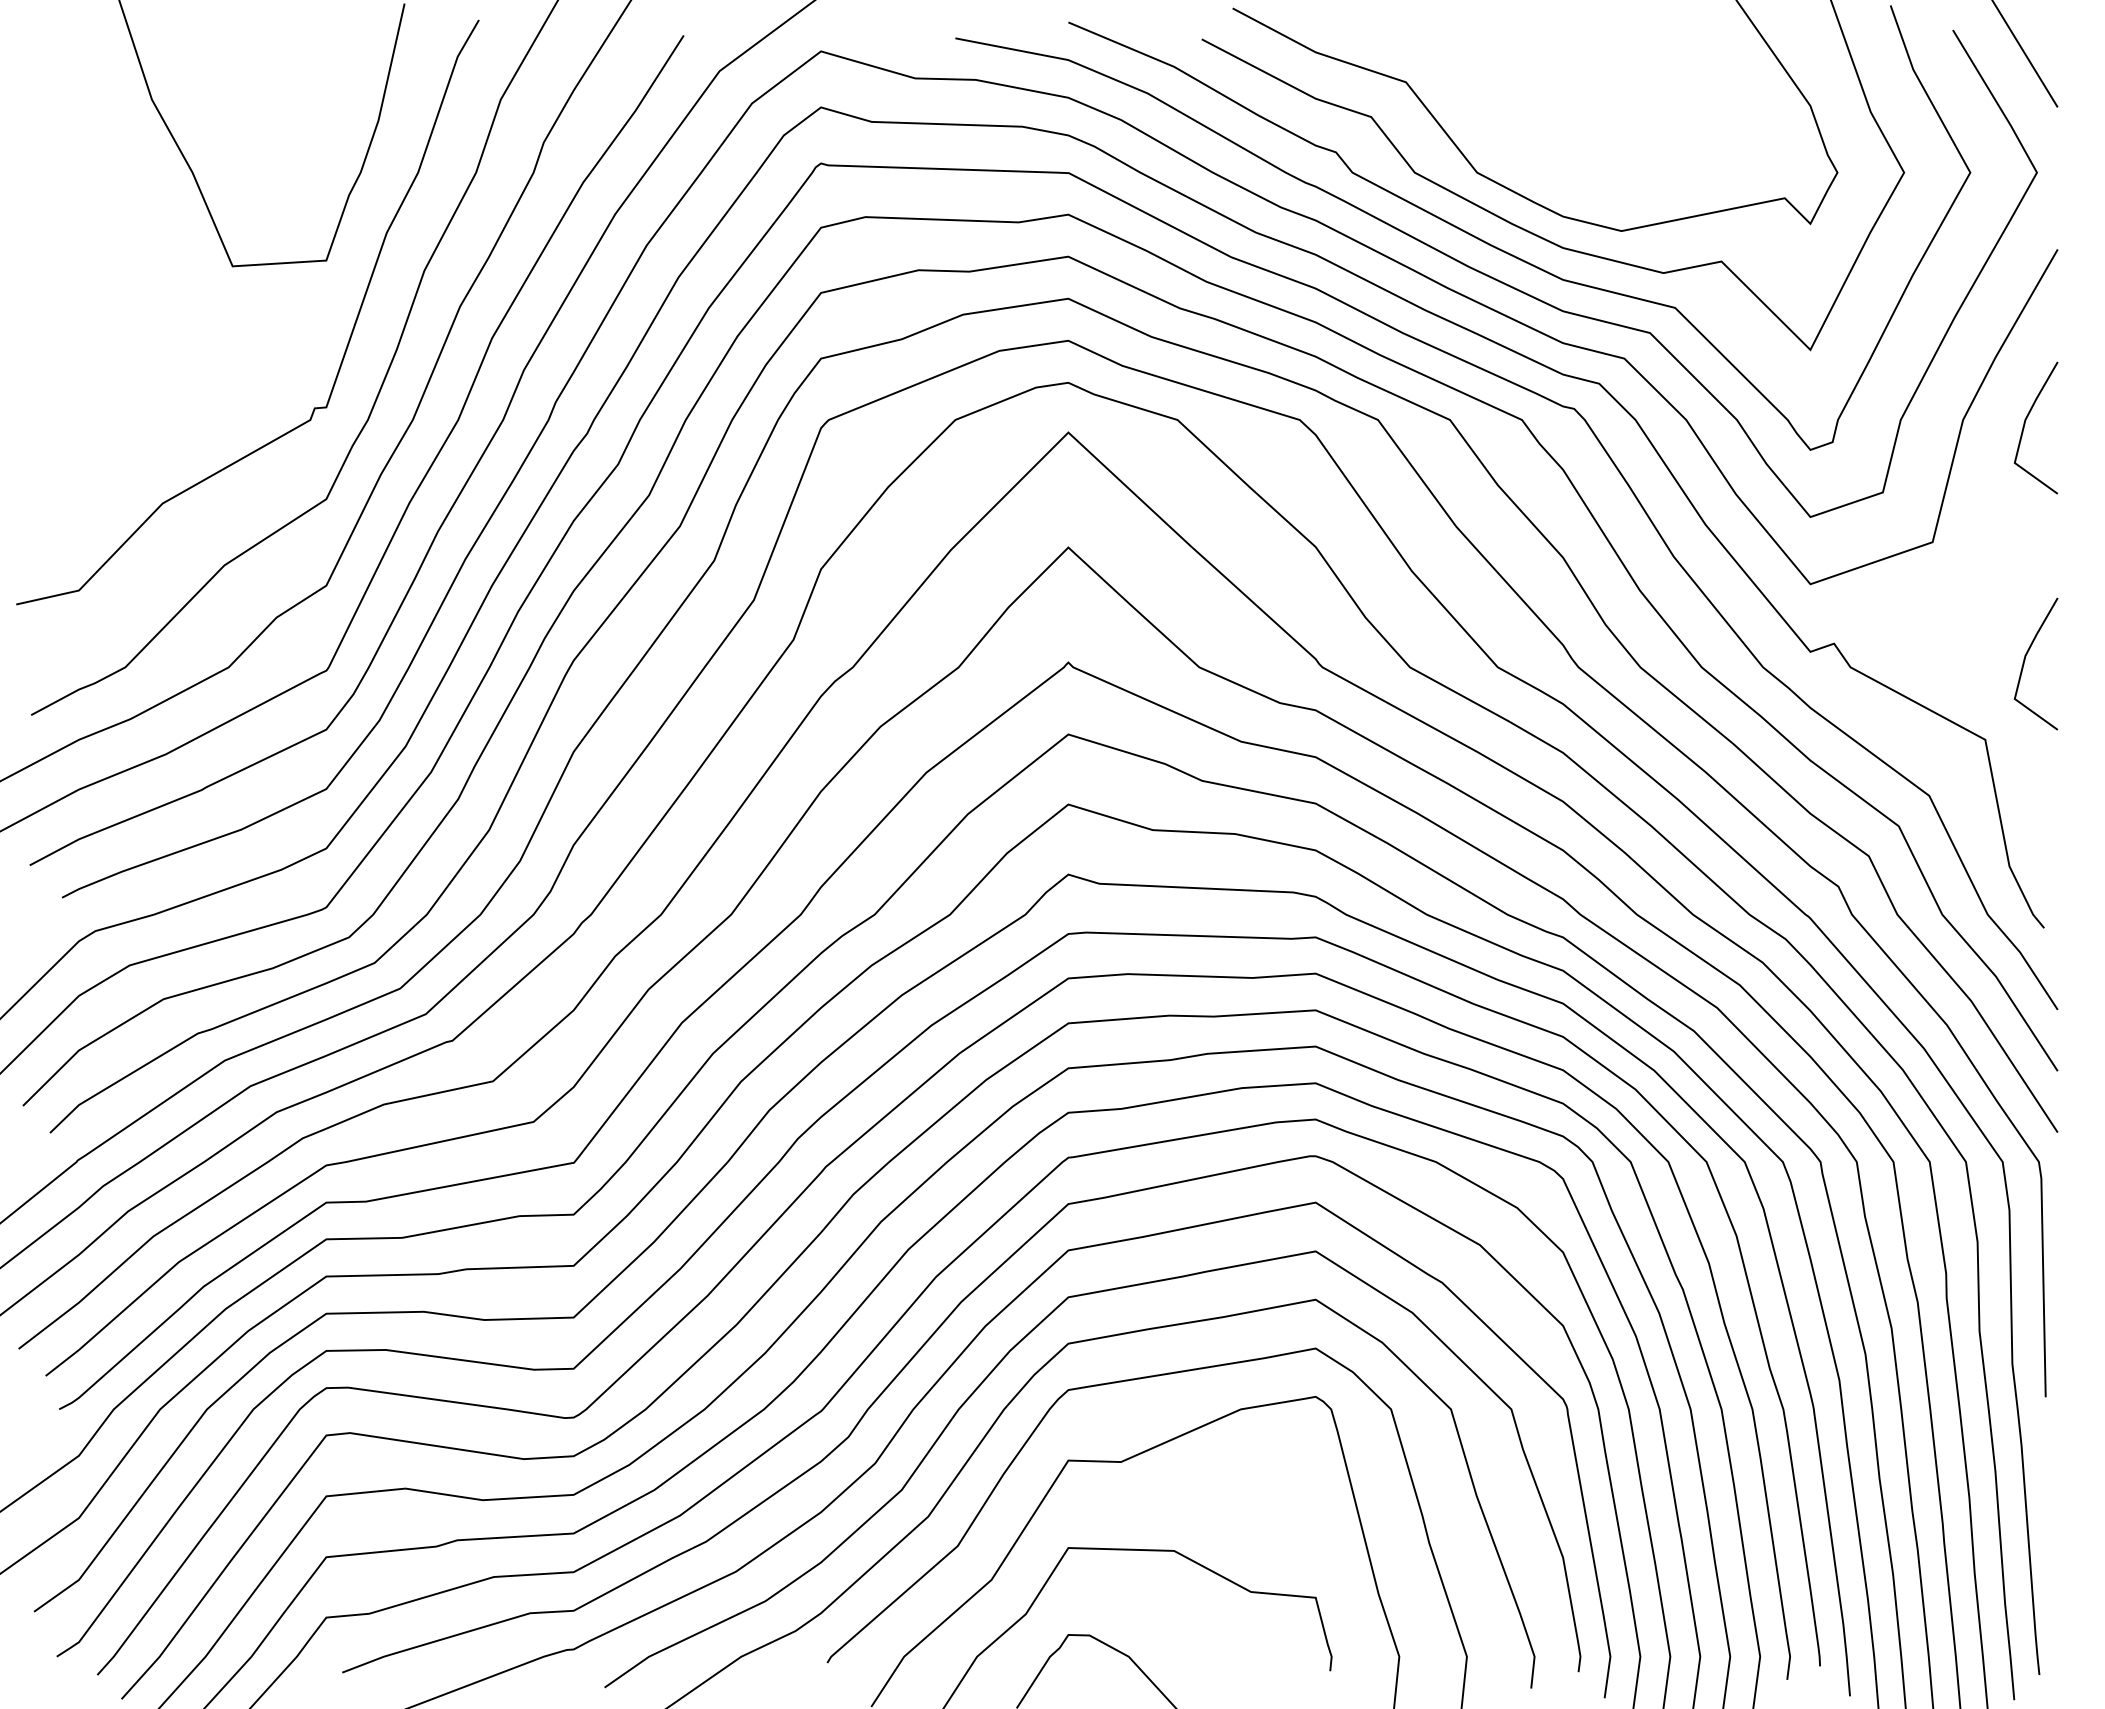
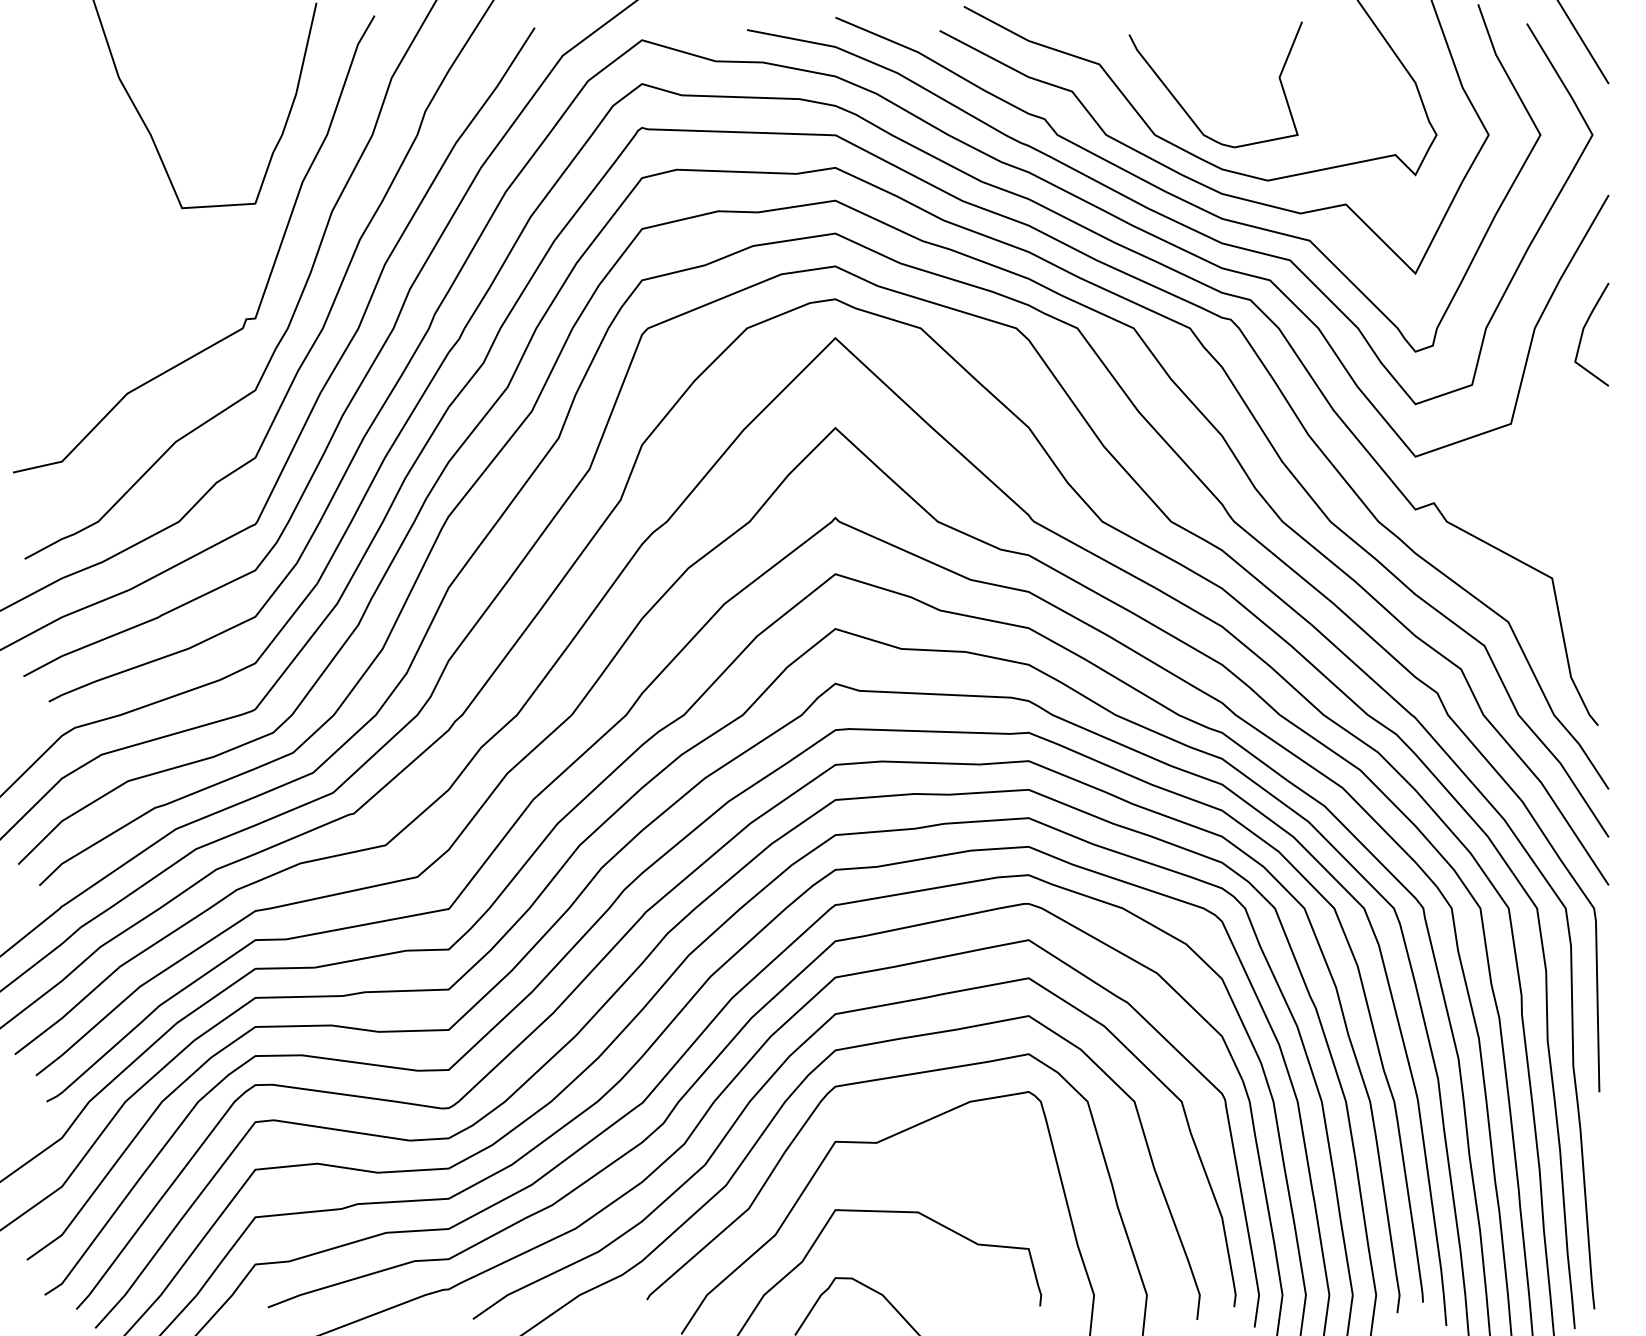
curve: (1513, 137) -> (1183, 107), added
line: (2025, 660) -> (1583, 516), removed

